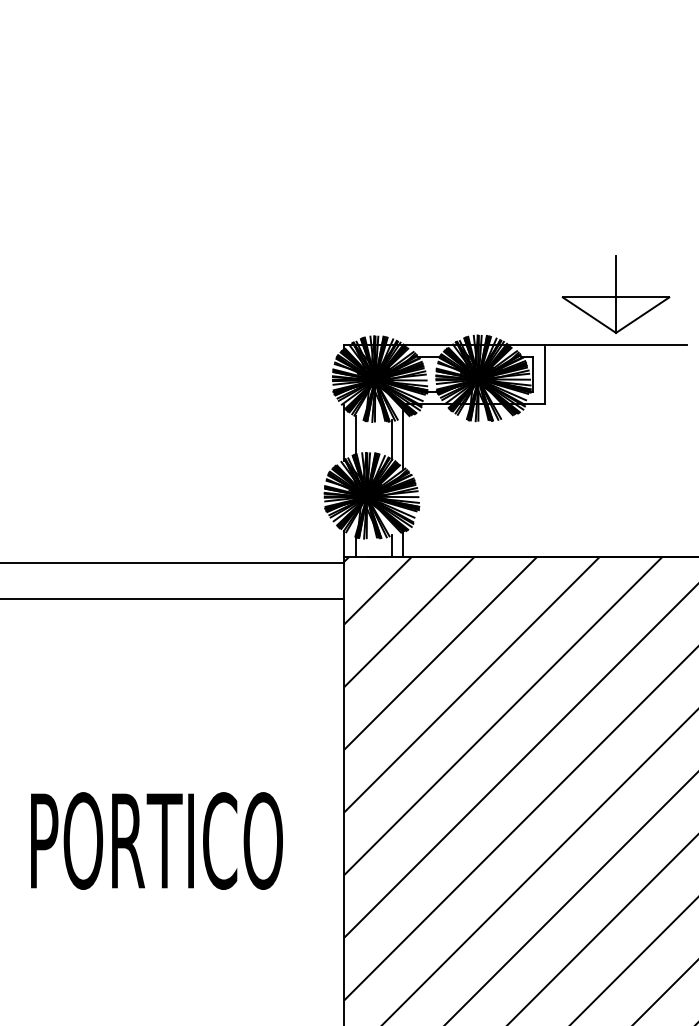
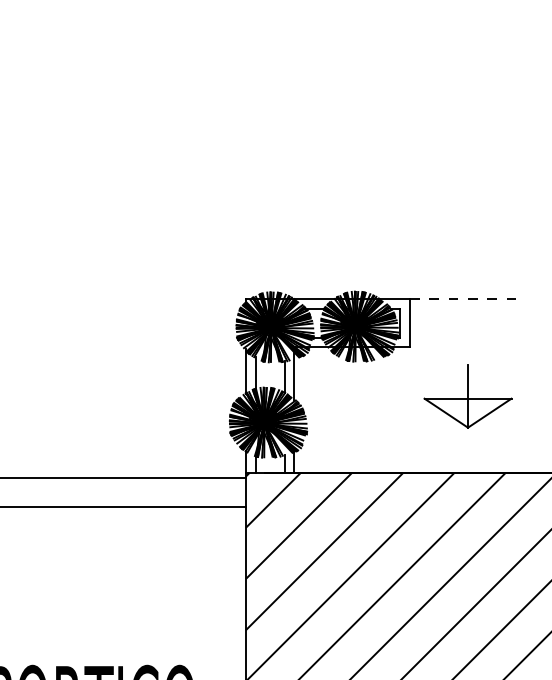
part: (615, 294) -> (467, 396), moved
line: (616, 344) -> (468, 298), solid -> dashed

